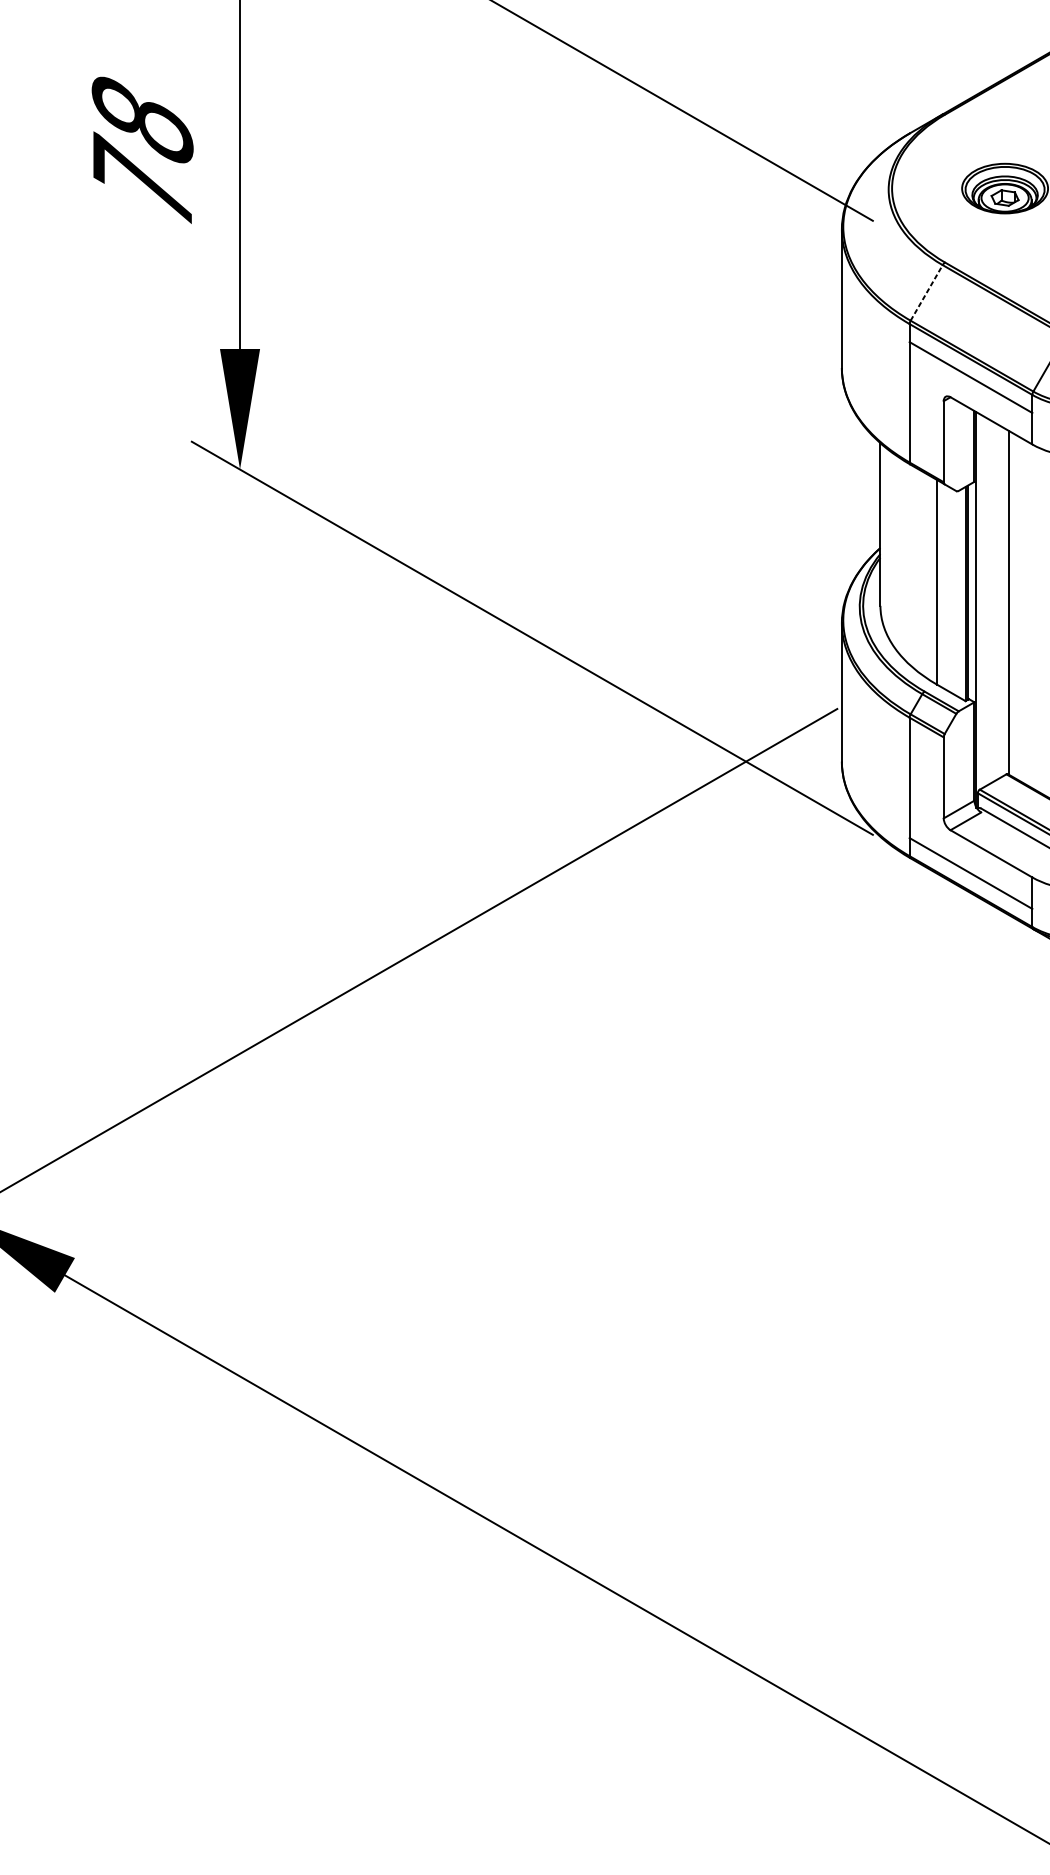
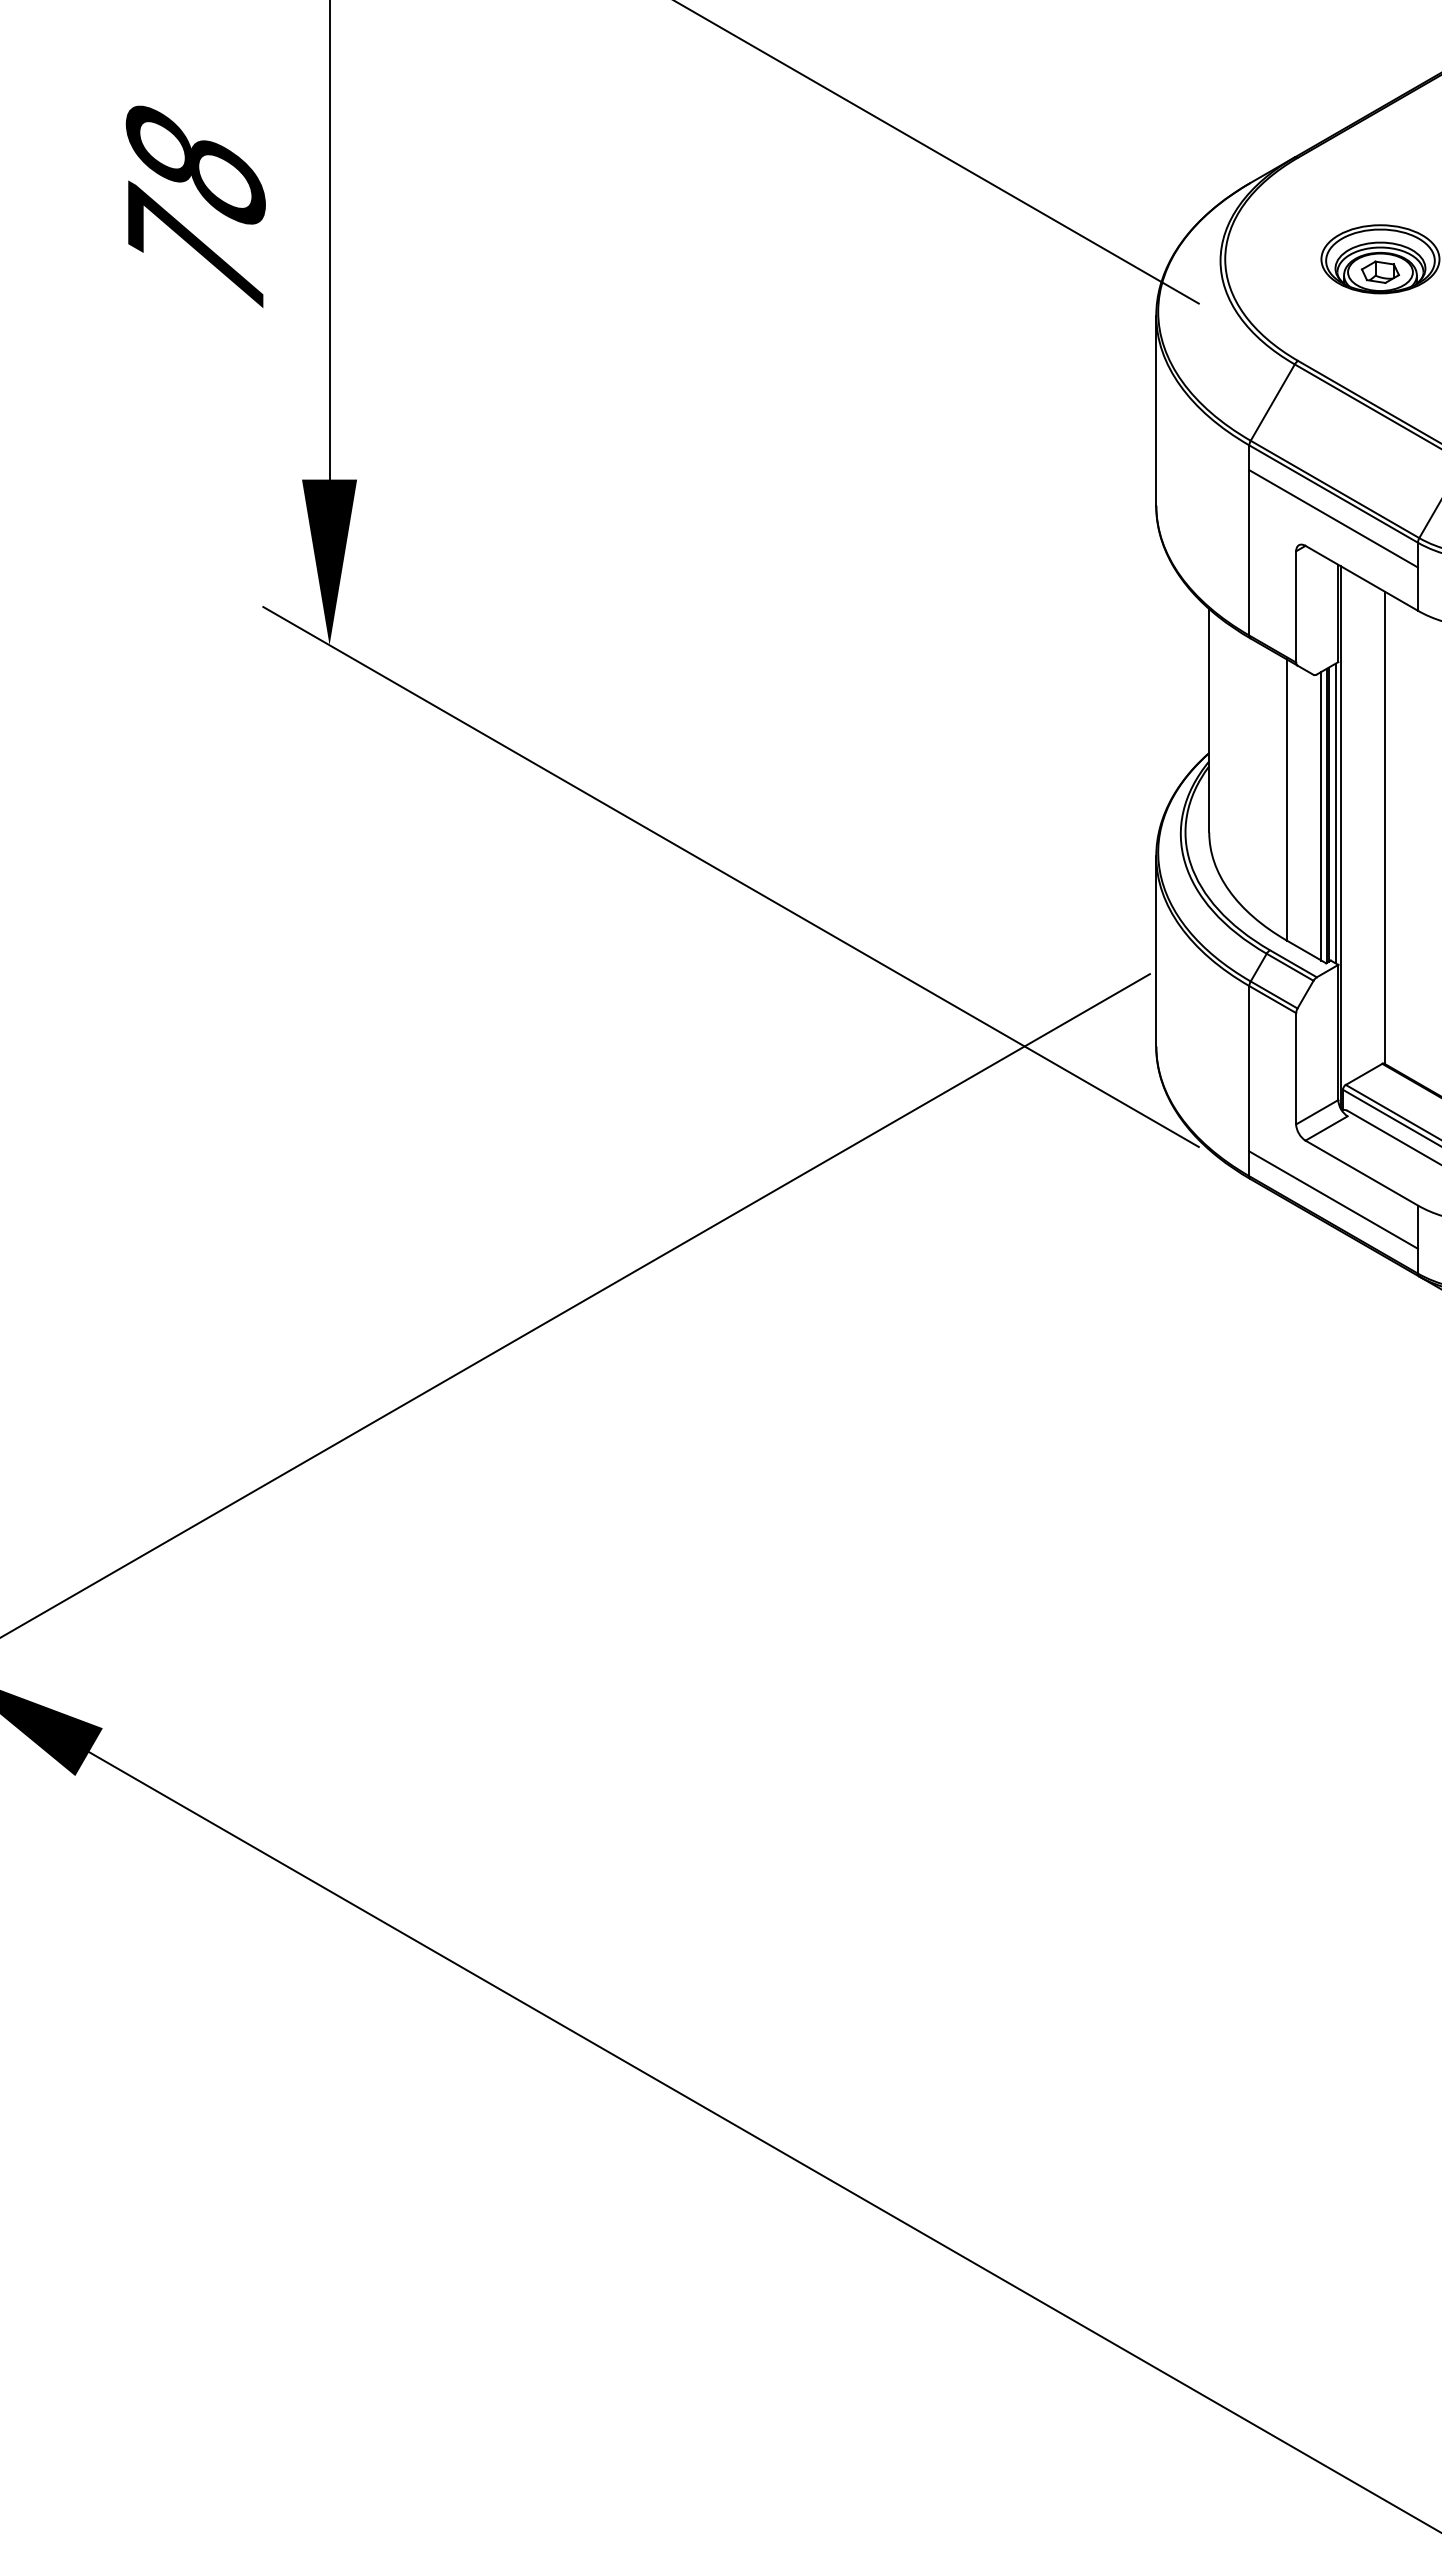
line: (927, 292) -> (1273, 402), dashed -> solid
line: (972, 592) -> (1335, 813), added
line: (962, 593) -> (1321, 815), added

